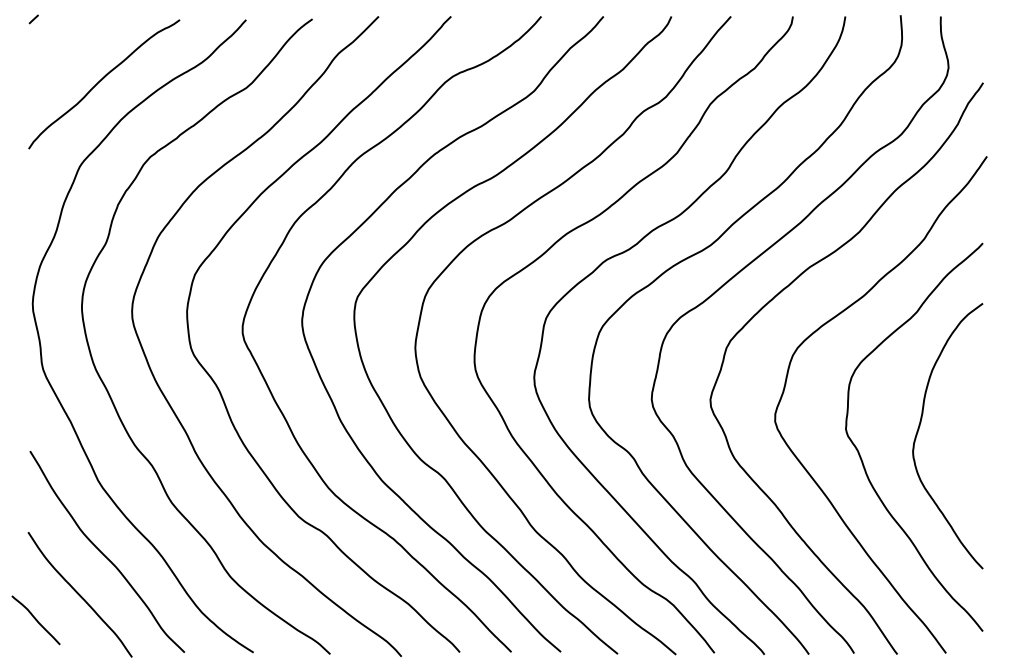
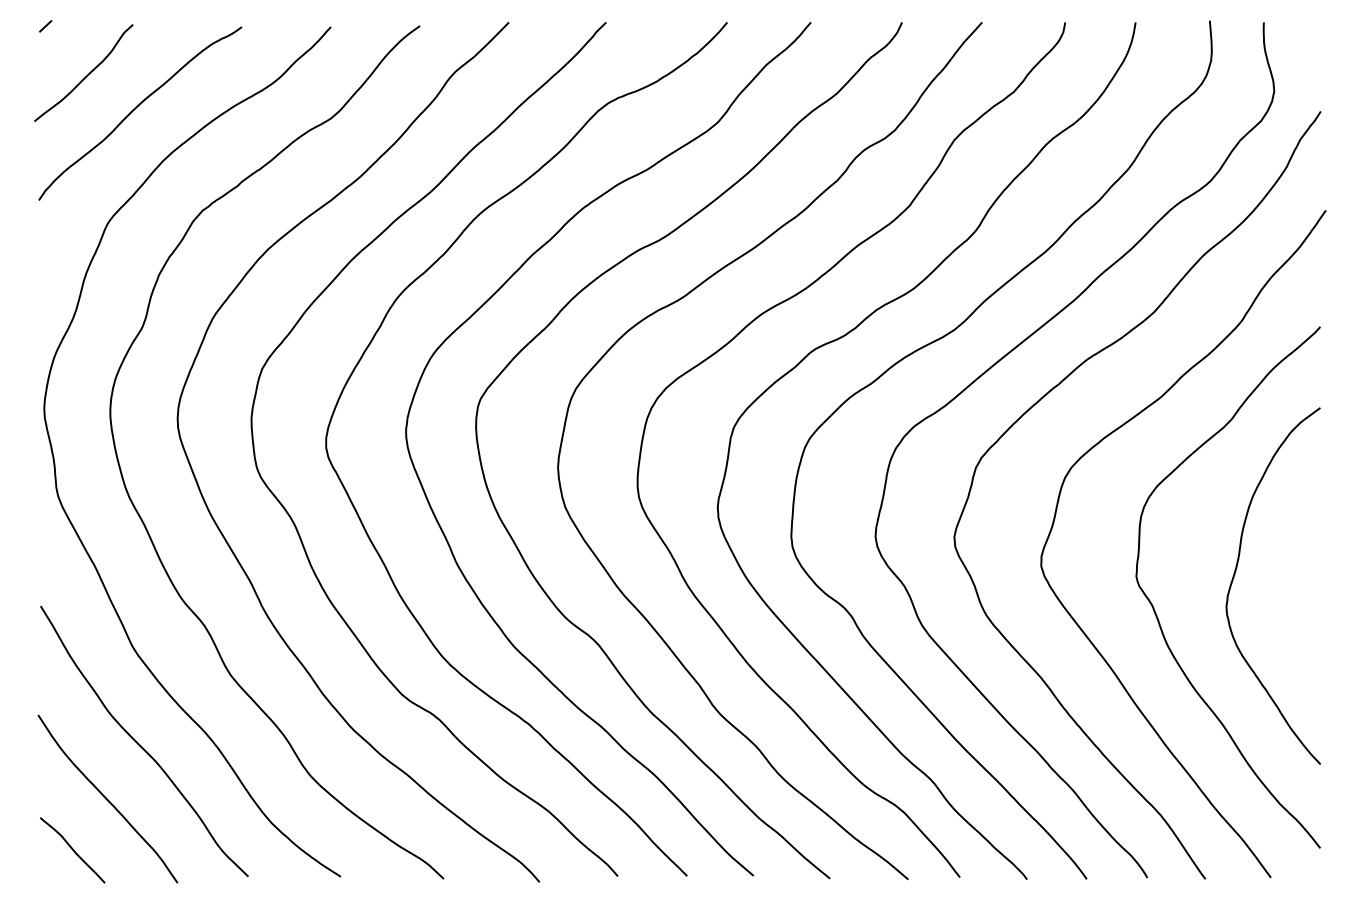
curve: (64, 56) -> (86, 75), added
curve: (35, 620) -> (72, 850), moved

